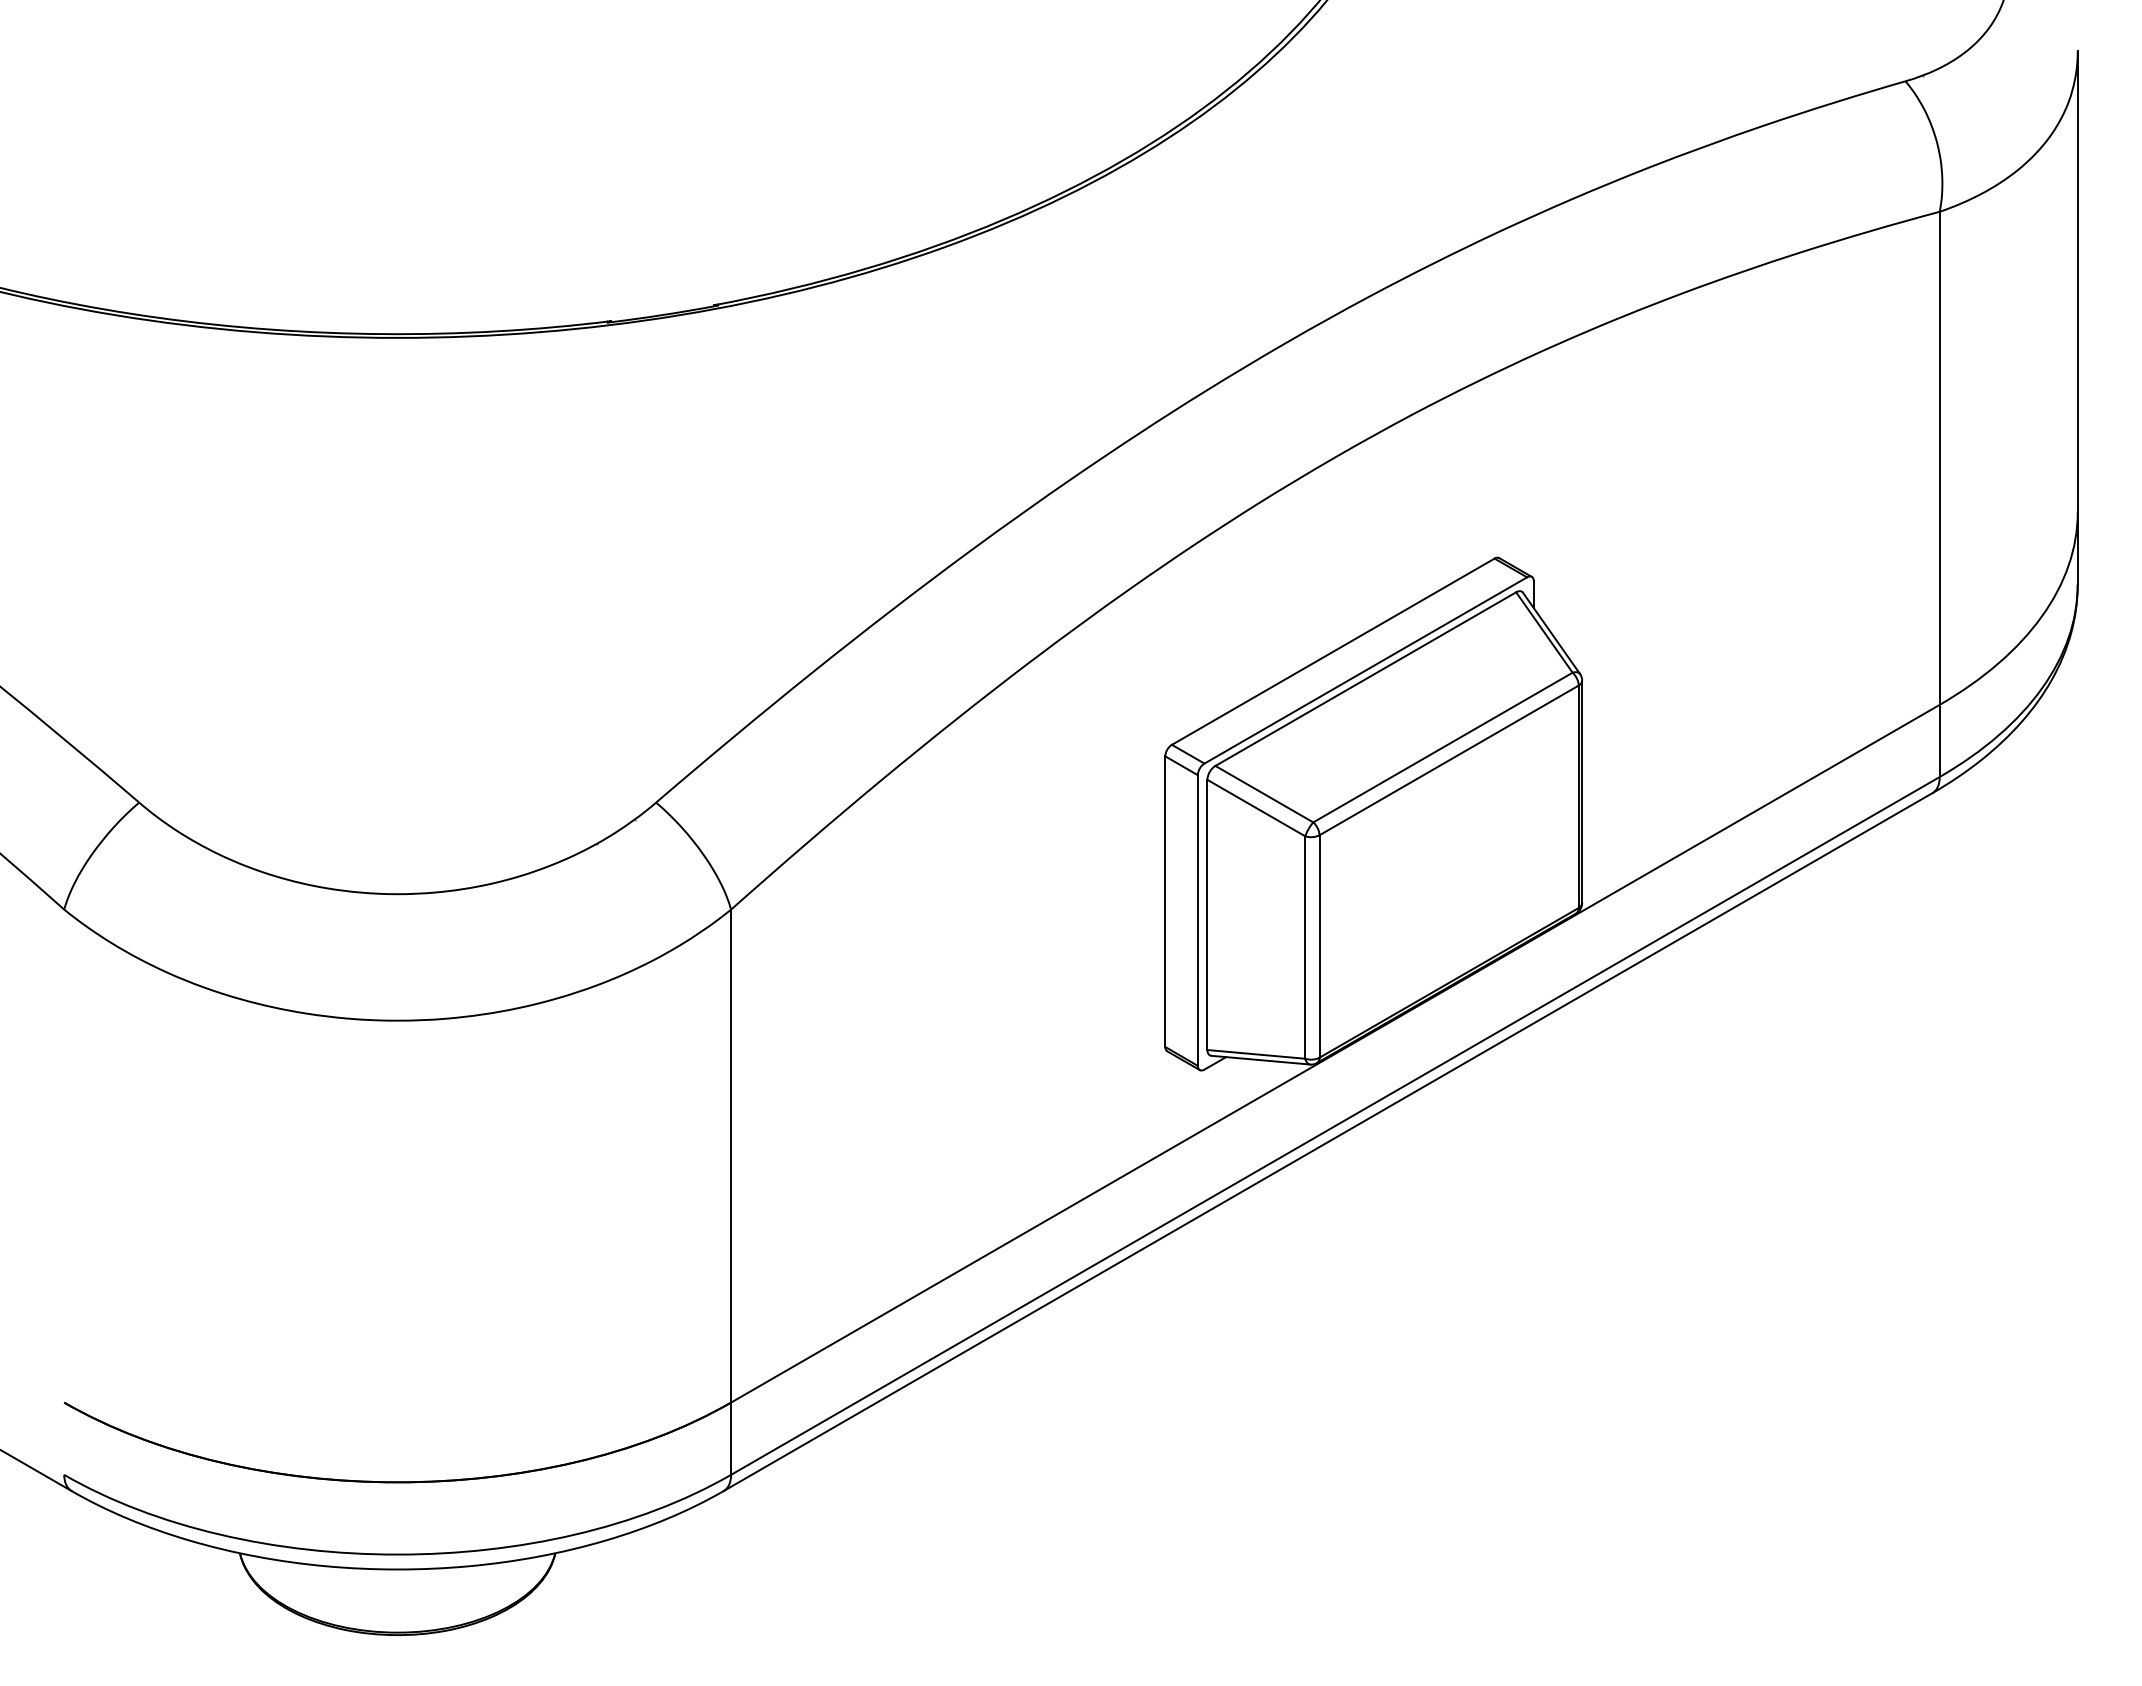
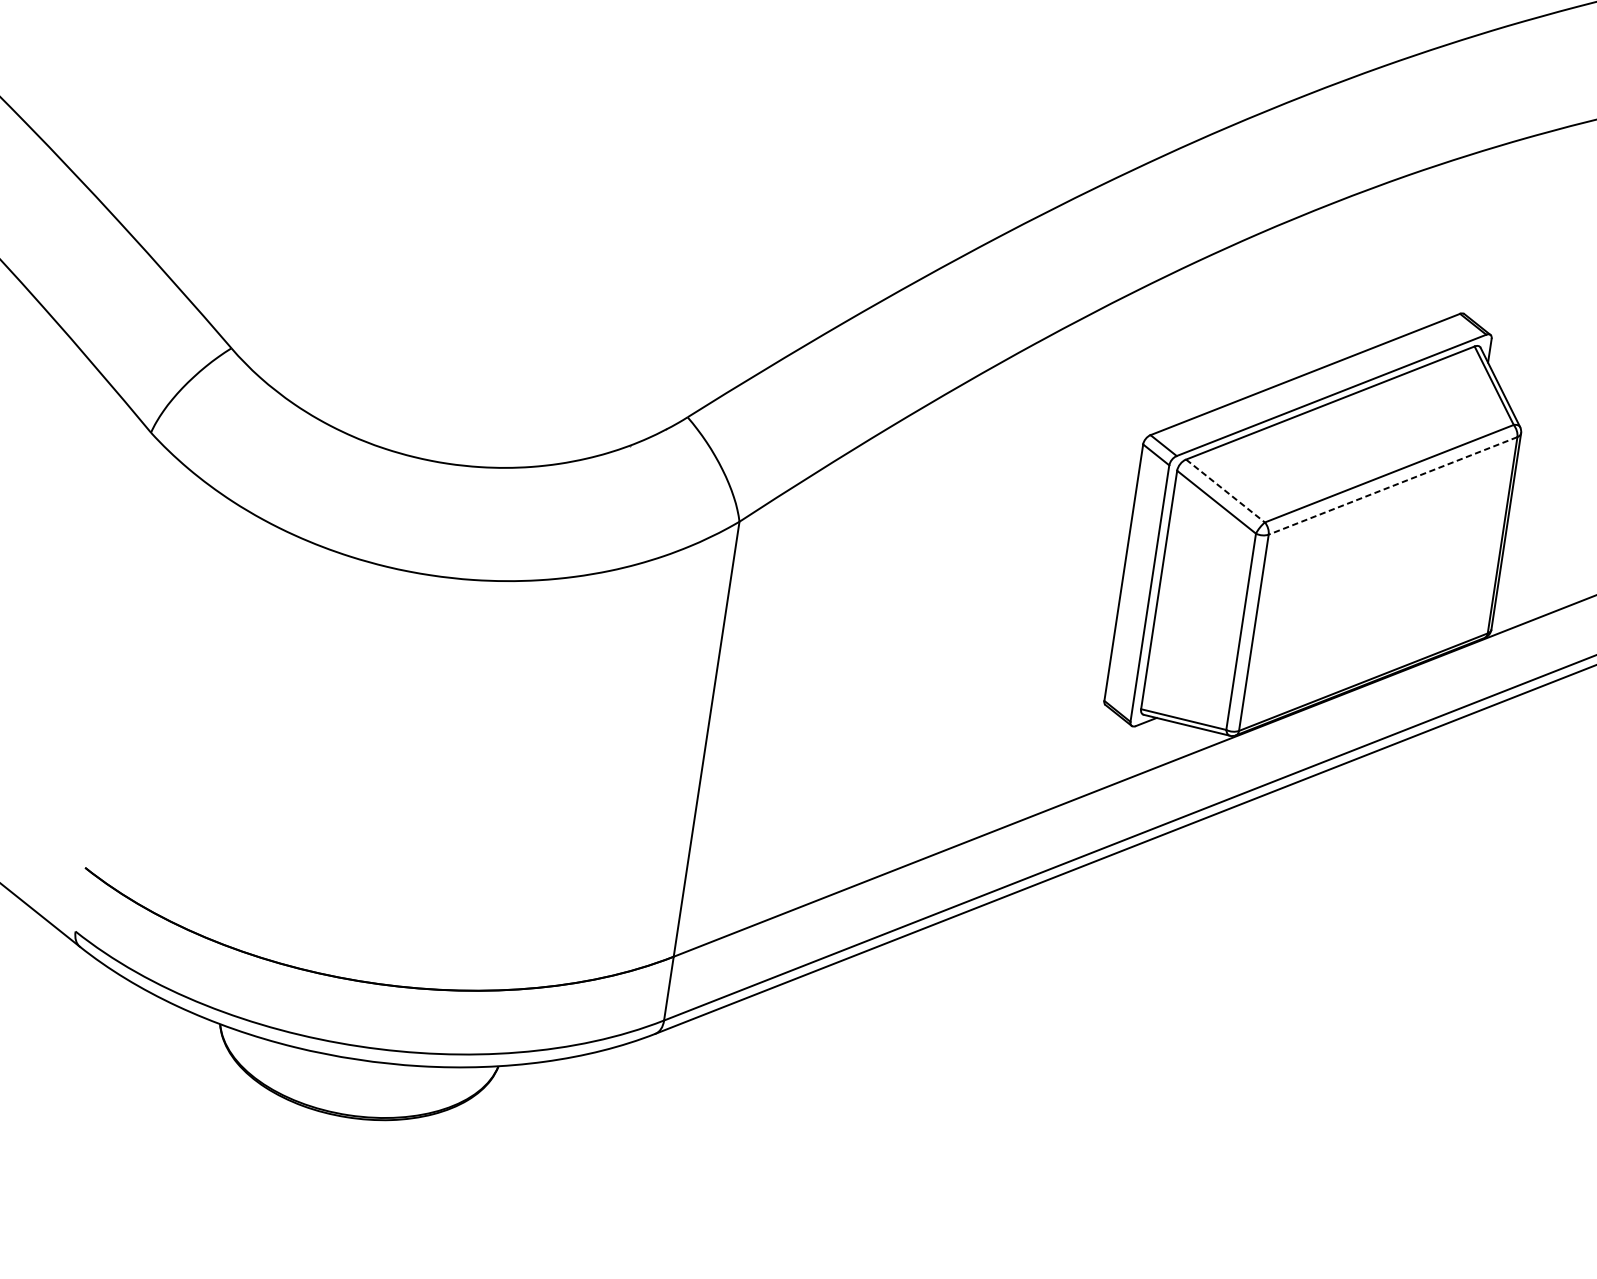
line: (1449, 760) -> (1393, 486), solid -> dashed
line: (1264, 794) -> (1225, 491), solid -> dashed

